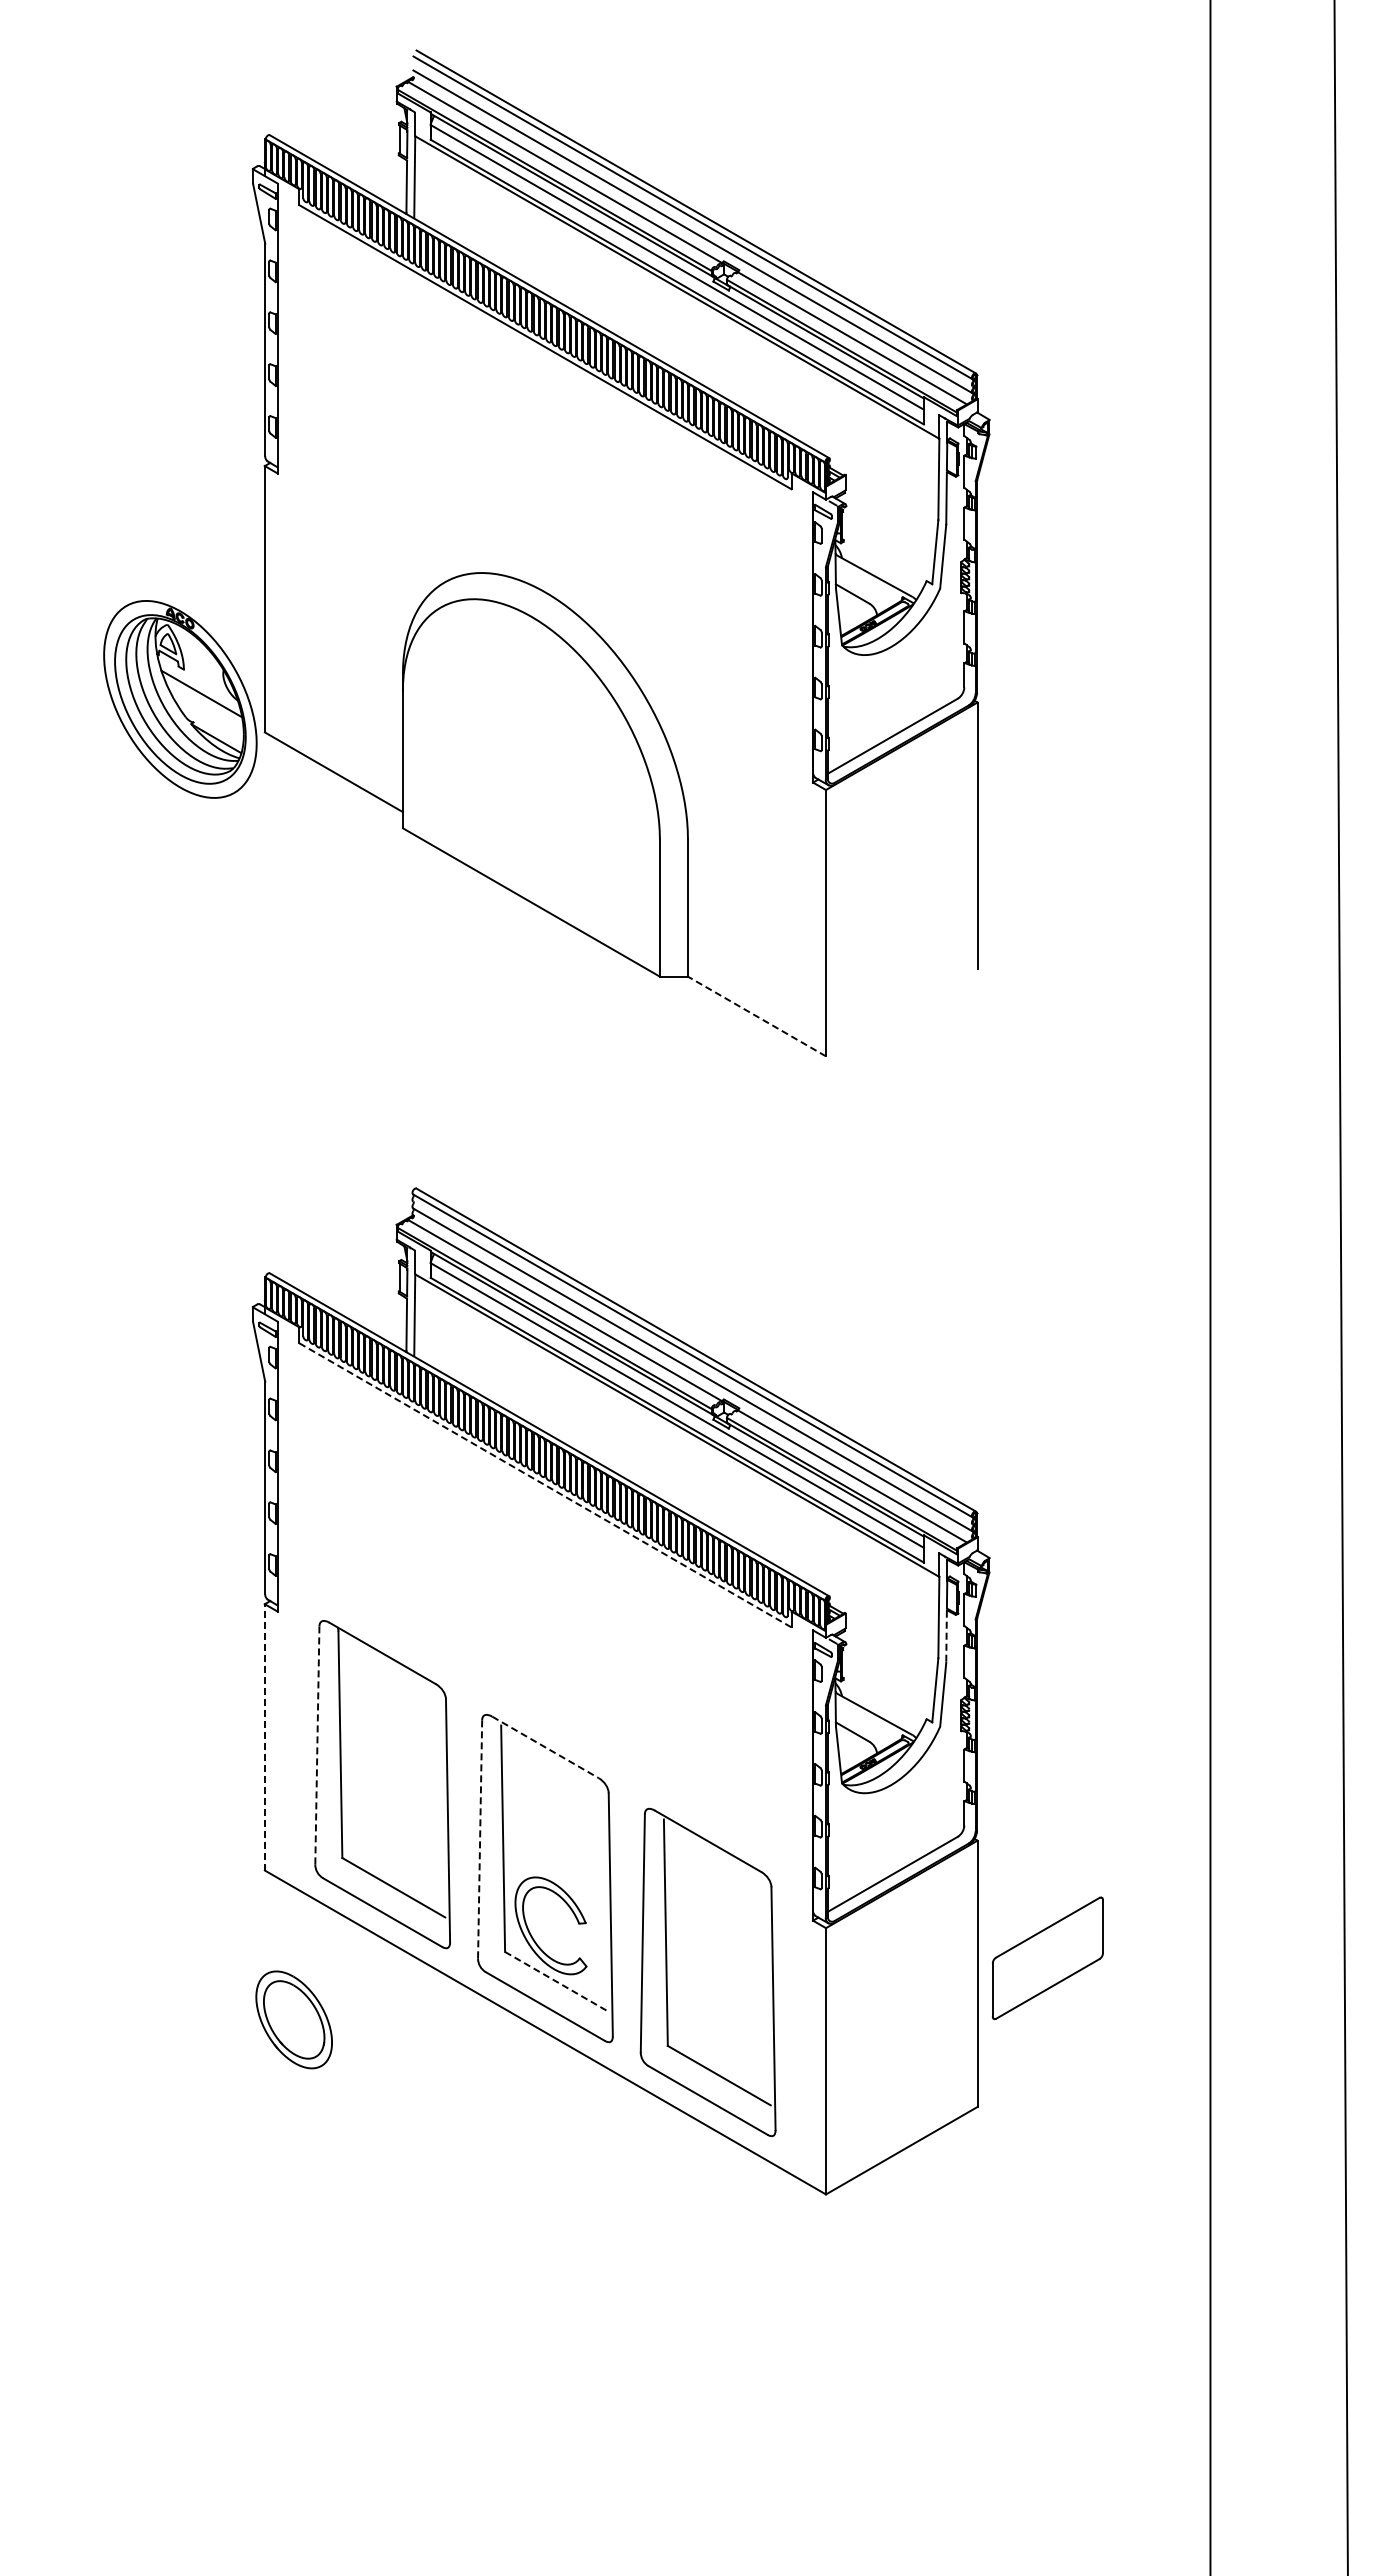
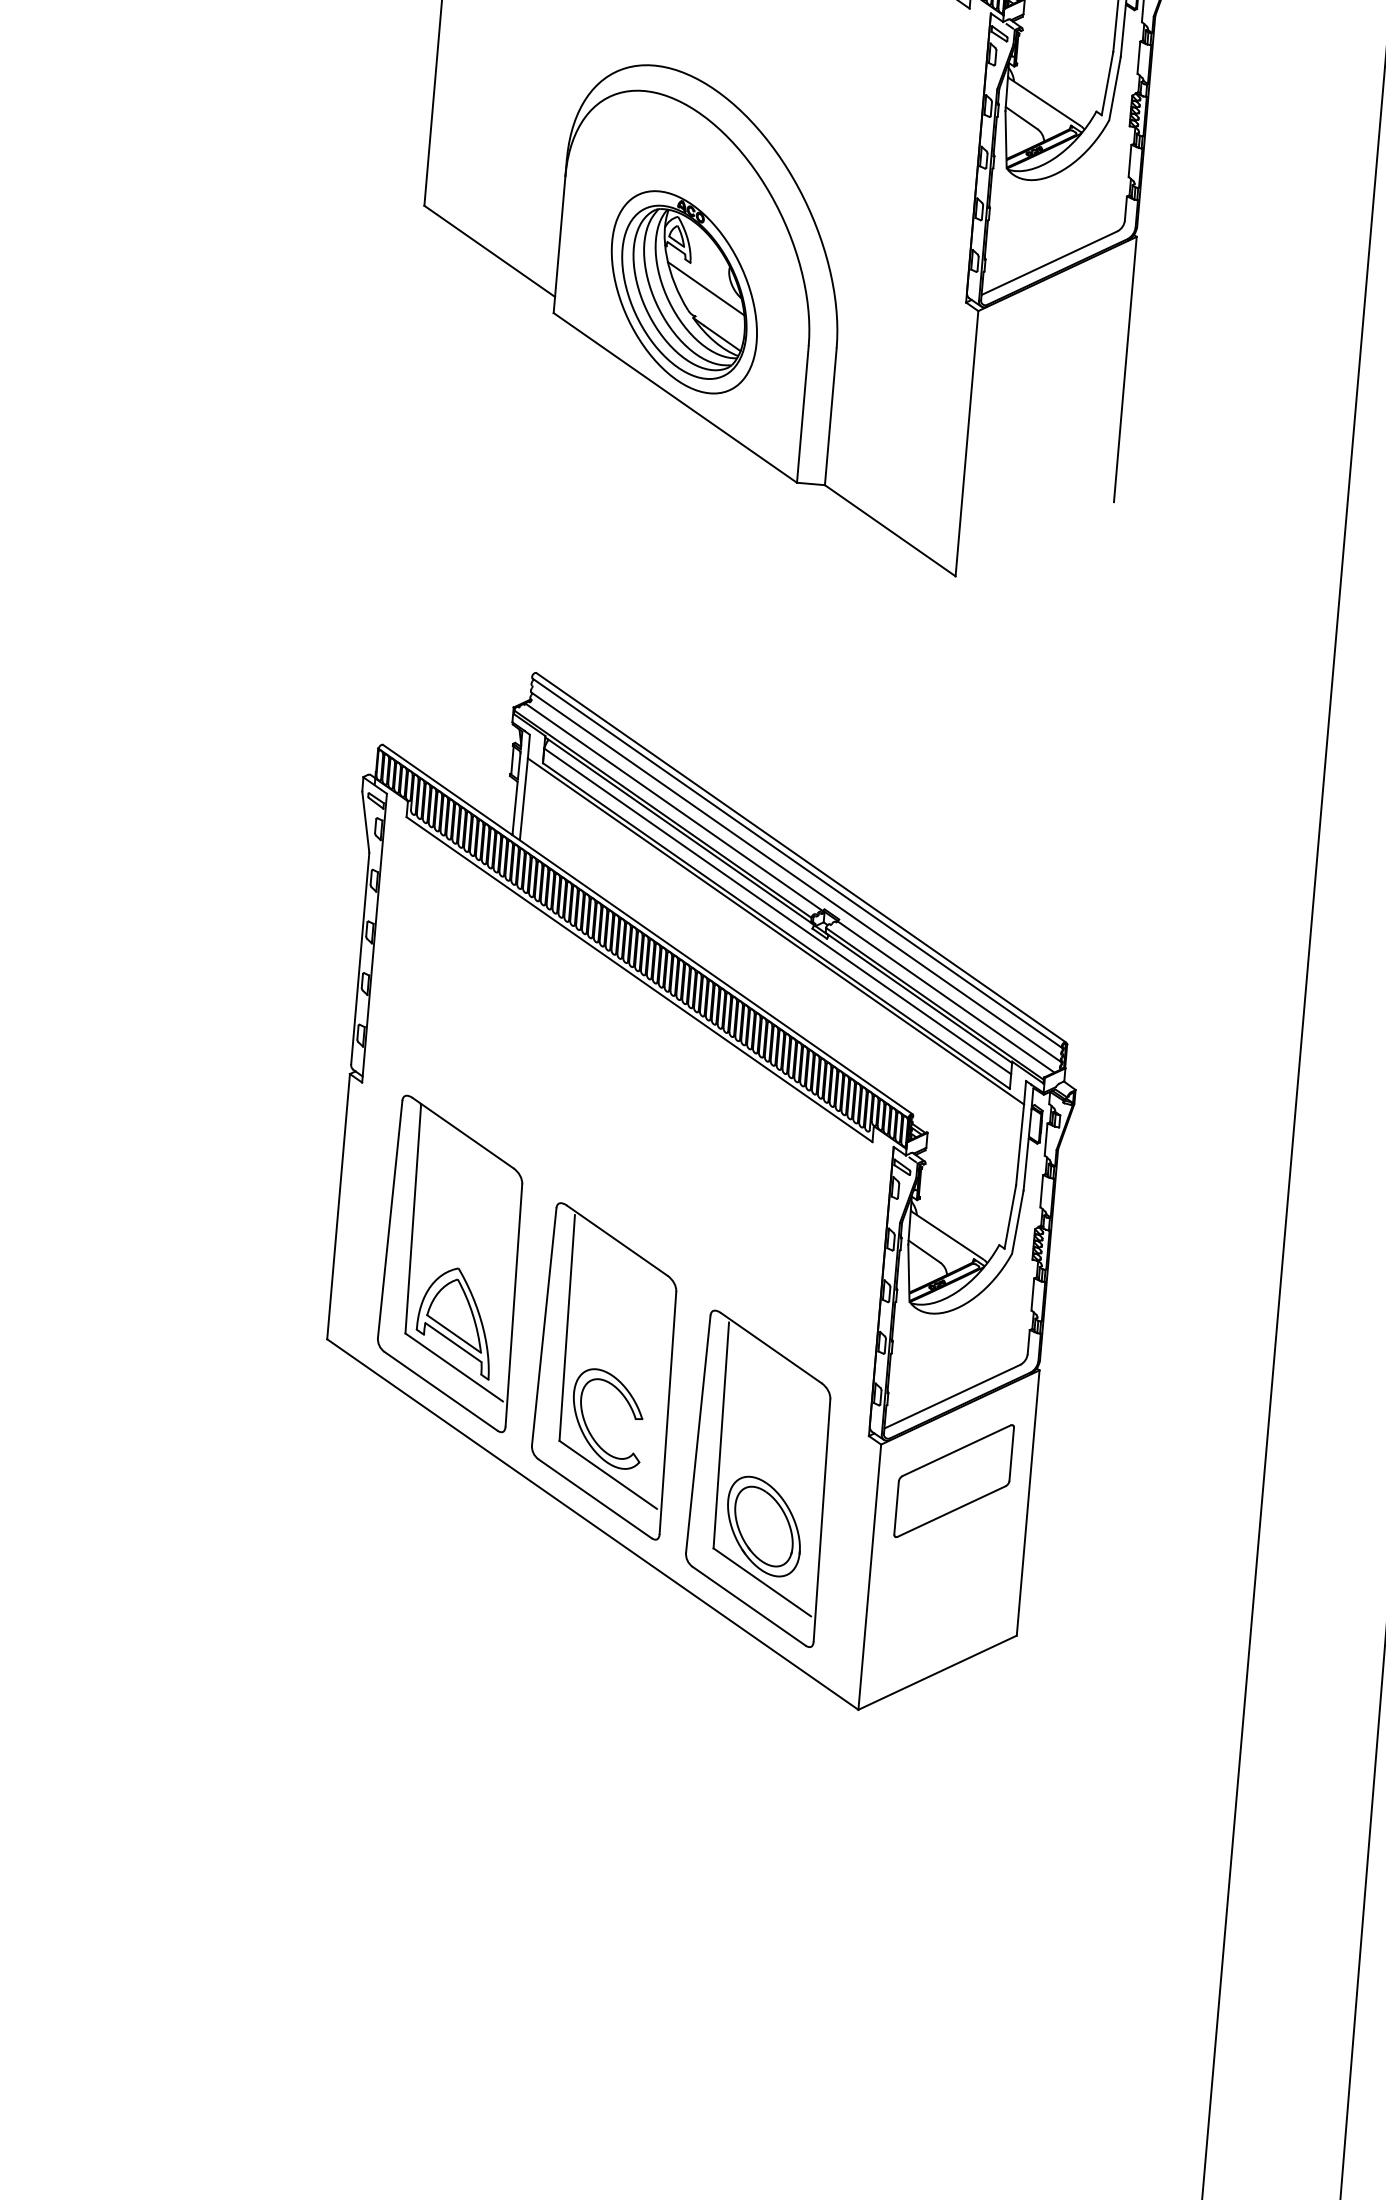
part: (180, 699) -> (684, 292), moved
line: (756, 1016) -> (889, 530), dashed -> solid
line: (545, 1485) -> (639, 979), dashed -> solid
line: (946, 1637) -> (1025, 1165), dashed -> solid
line: (264, 1736) -> (338, 1205), dashed -> solid
line: (317, 1744) -> (390, 1218), dashed -> solid
line: (545, 1747) -> (617, 1240), dashed -> solid
line: (480, 1838) -> (544, 1325), dashed -> solid
part: (391, 1842) -> (455, 1322), added
part: (1047, 1958) -> (953, 1481), moved
line: (556, 1981) -> (608, 1474), dashed -> solid
part: (293, 2019) -> (763, 1526), moved

